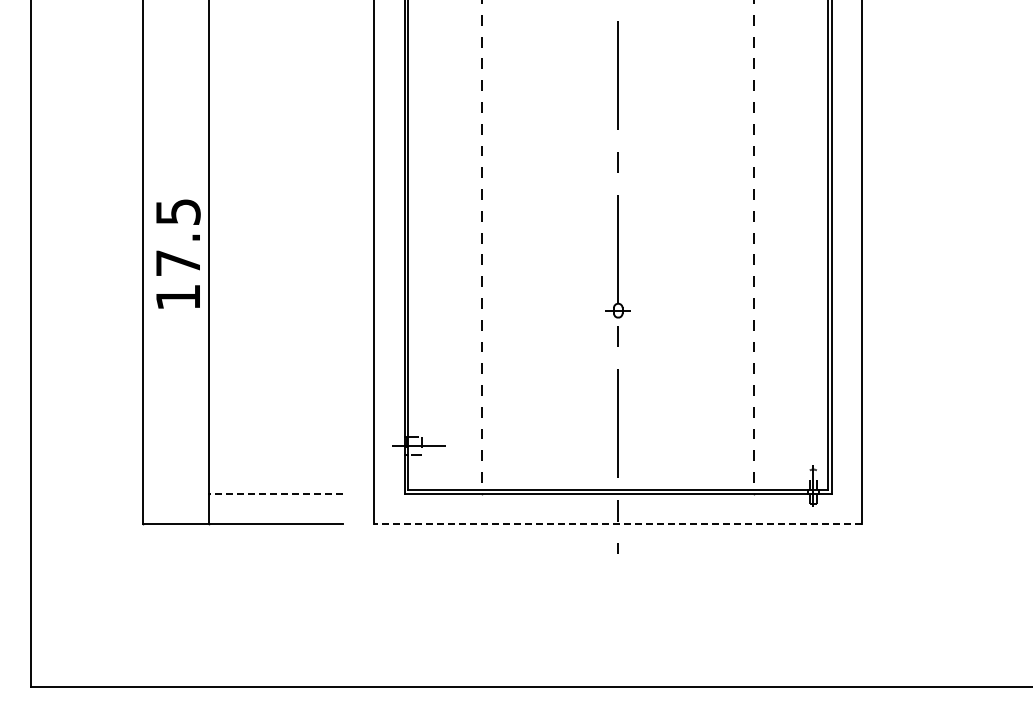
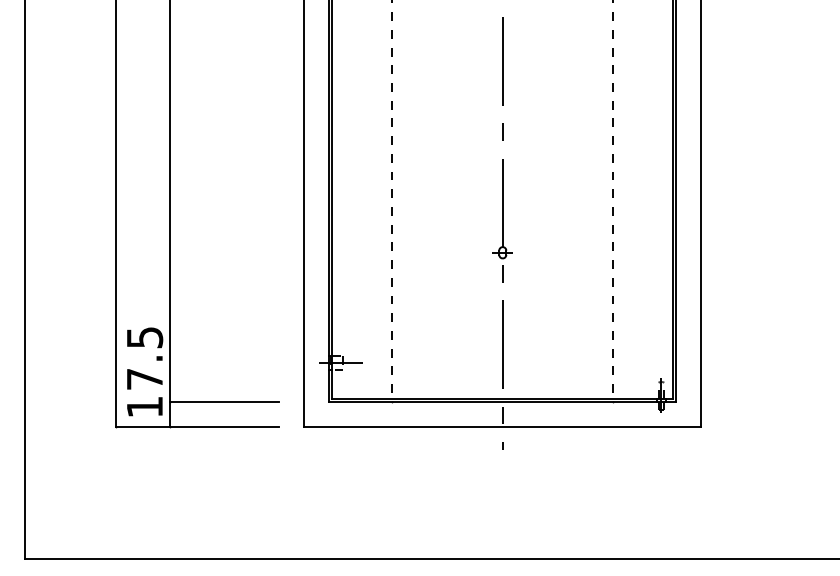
text: (178, 253) -> (145, 371), moved
line: (275, 493) -> (223, 401), dashed -> solid
line: (618, 524) -> (502, 426), dashed -> solid

